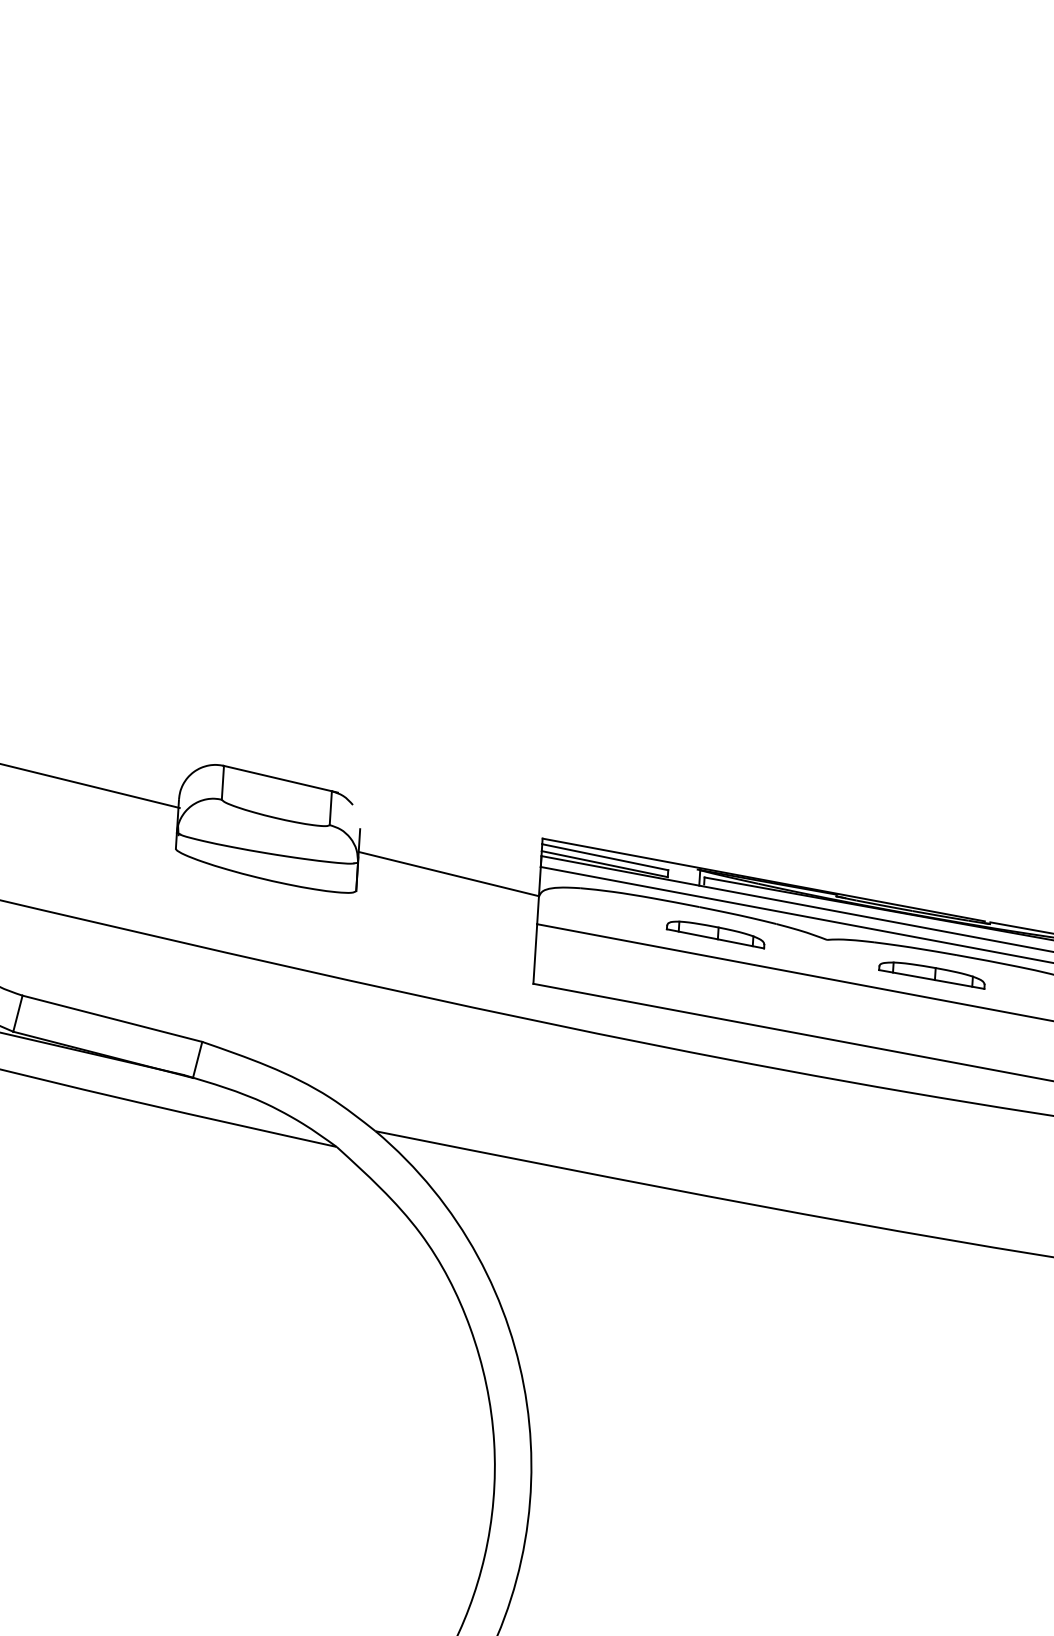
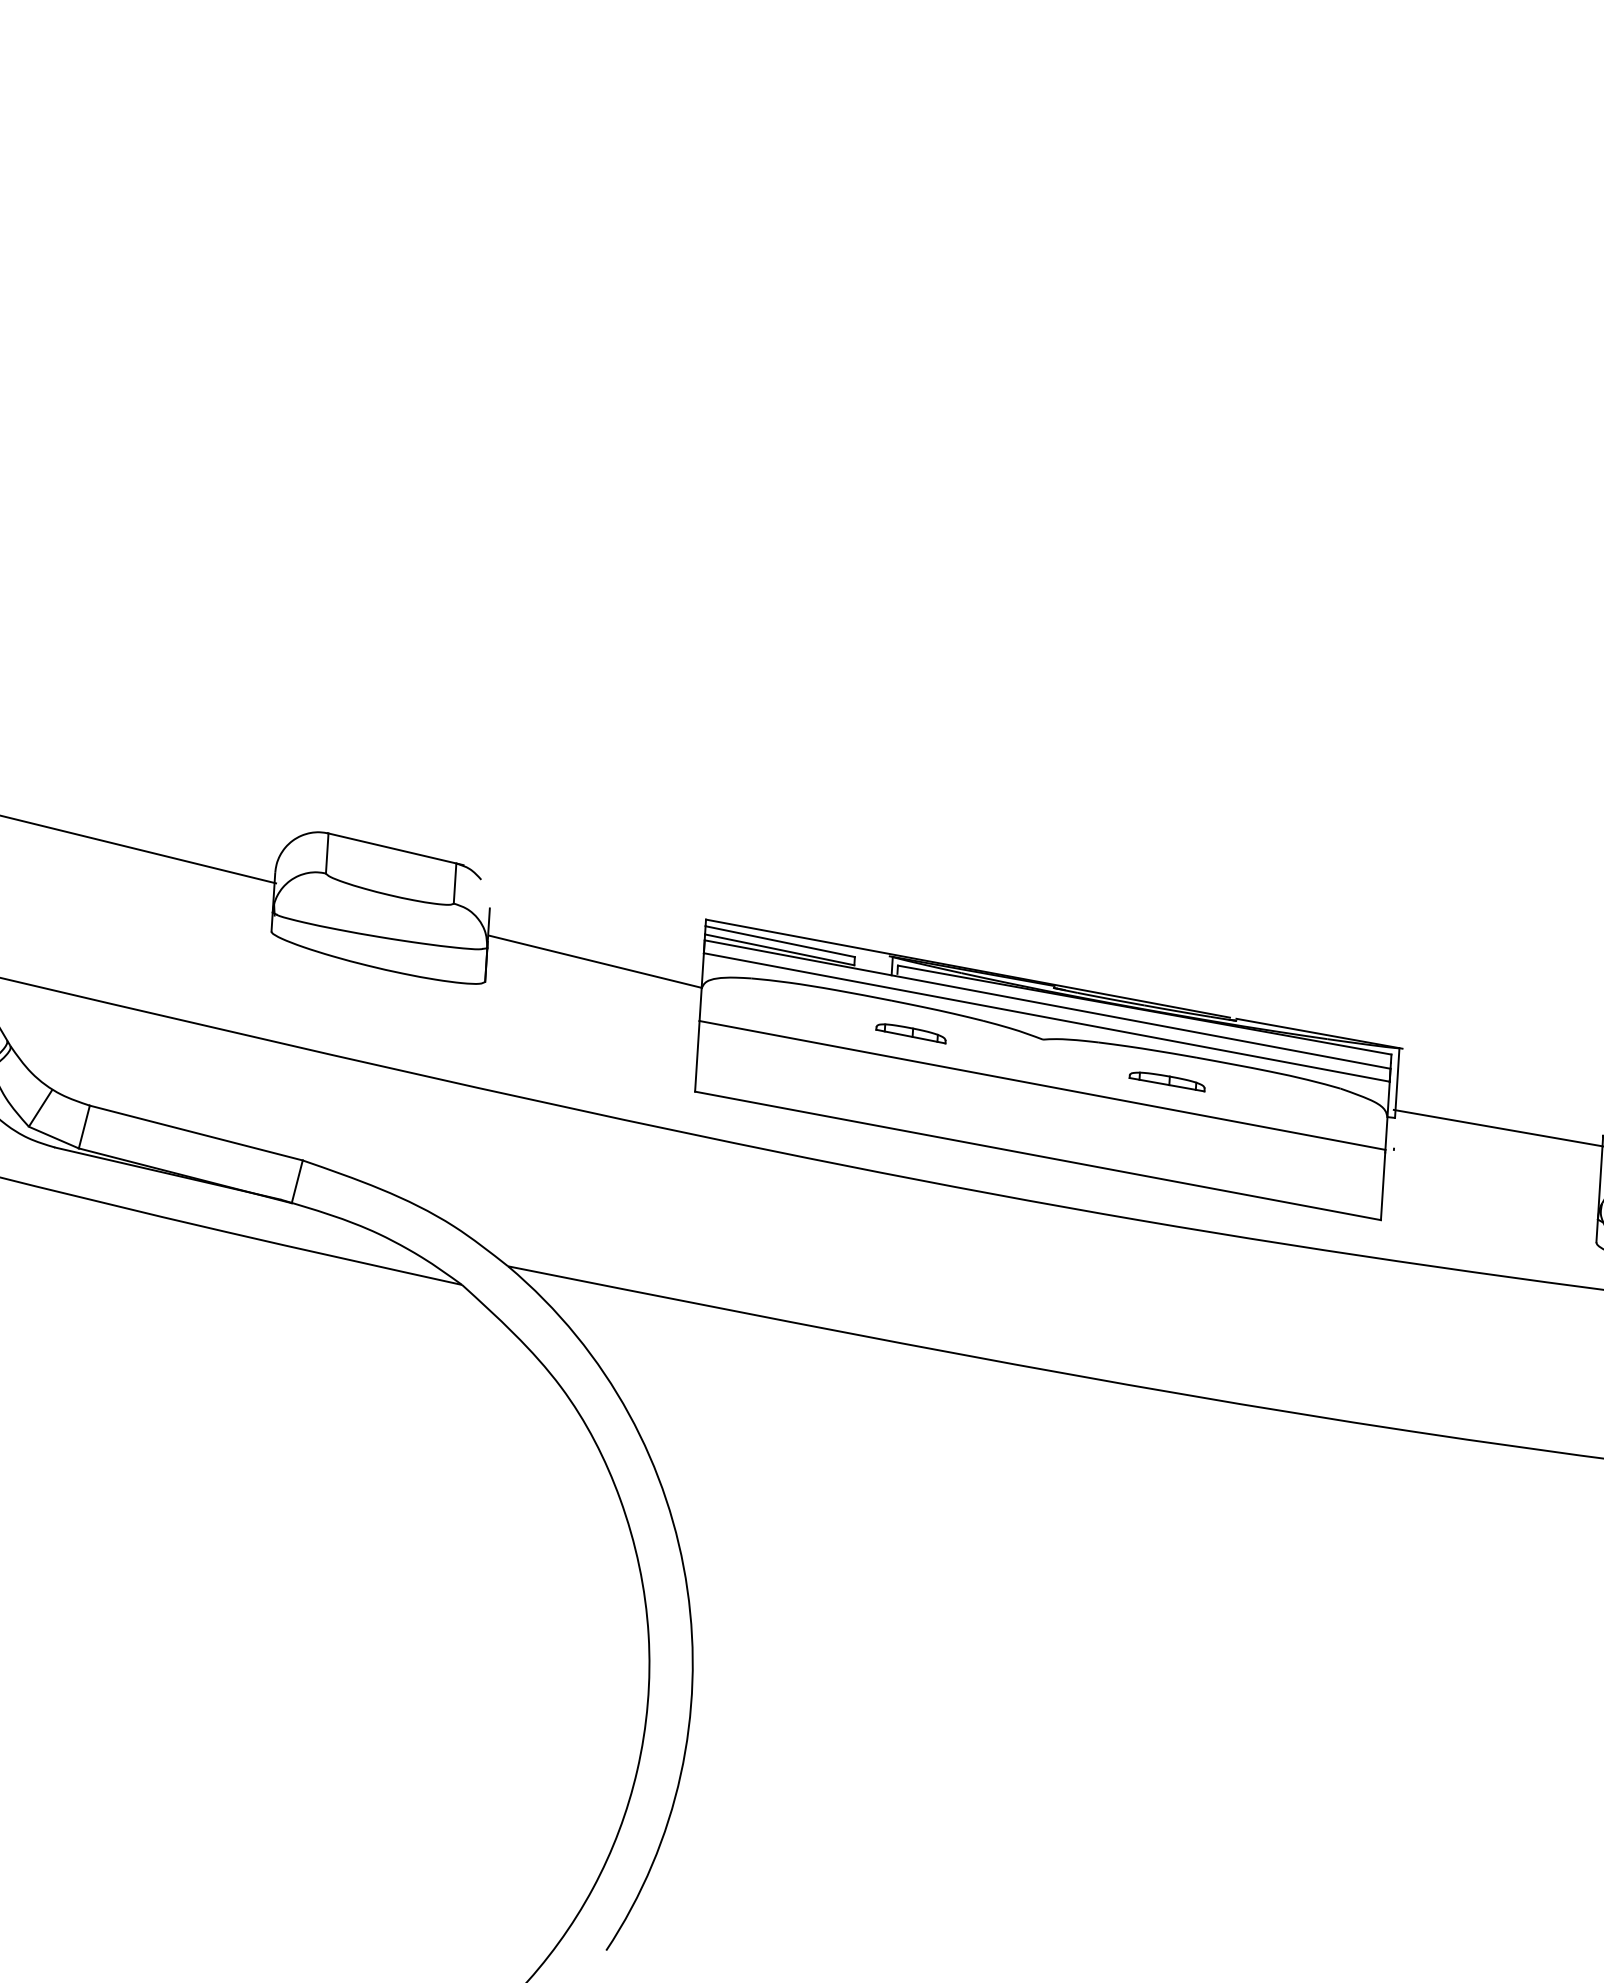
part: (715, 934) -> (910, 1033), size x0.6
part: (931, 975) -> (1166, 1081), size x0.6

